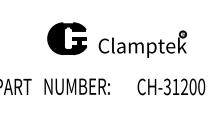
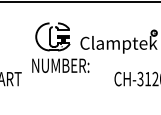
fill: (67, 38) -> (53, 36), removed
text: (76, 86) -> (60, 65), moved

